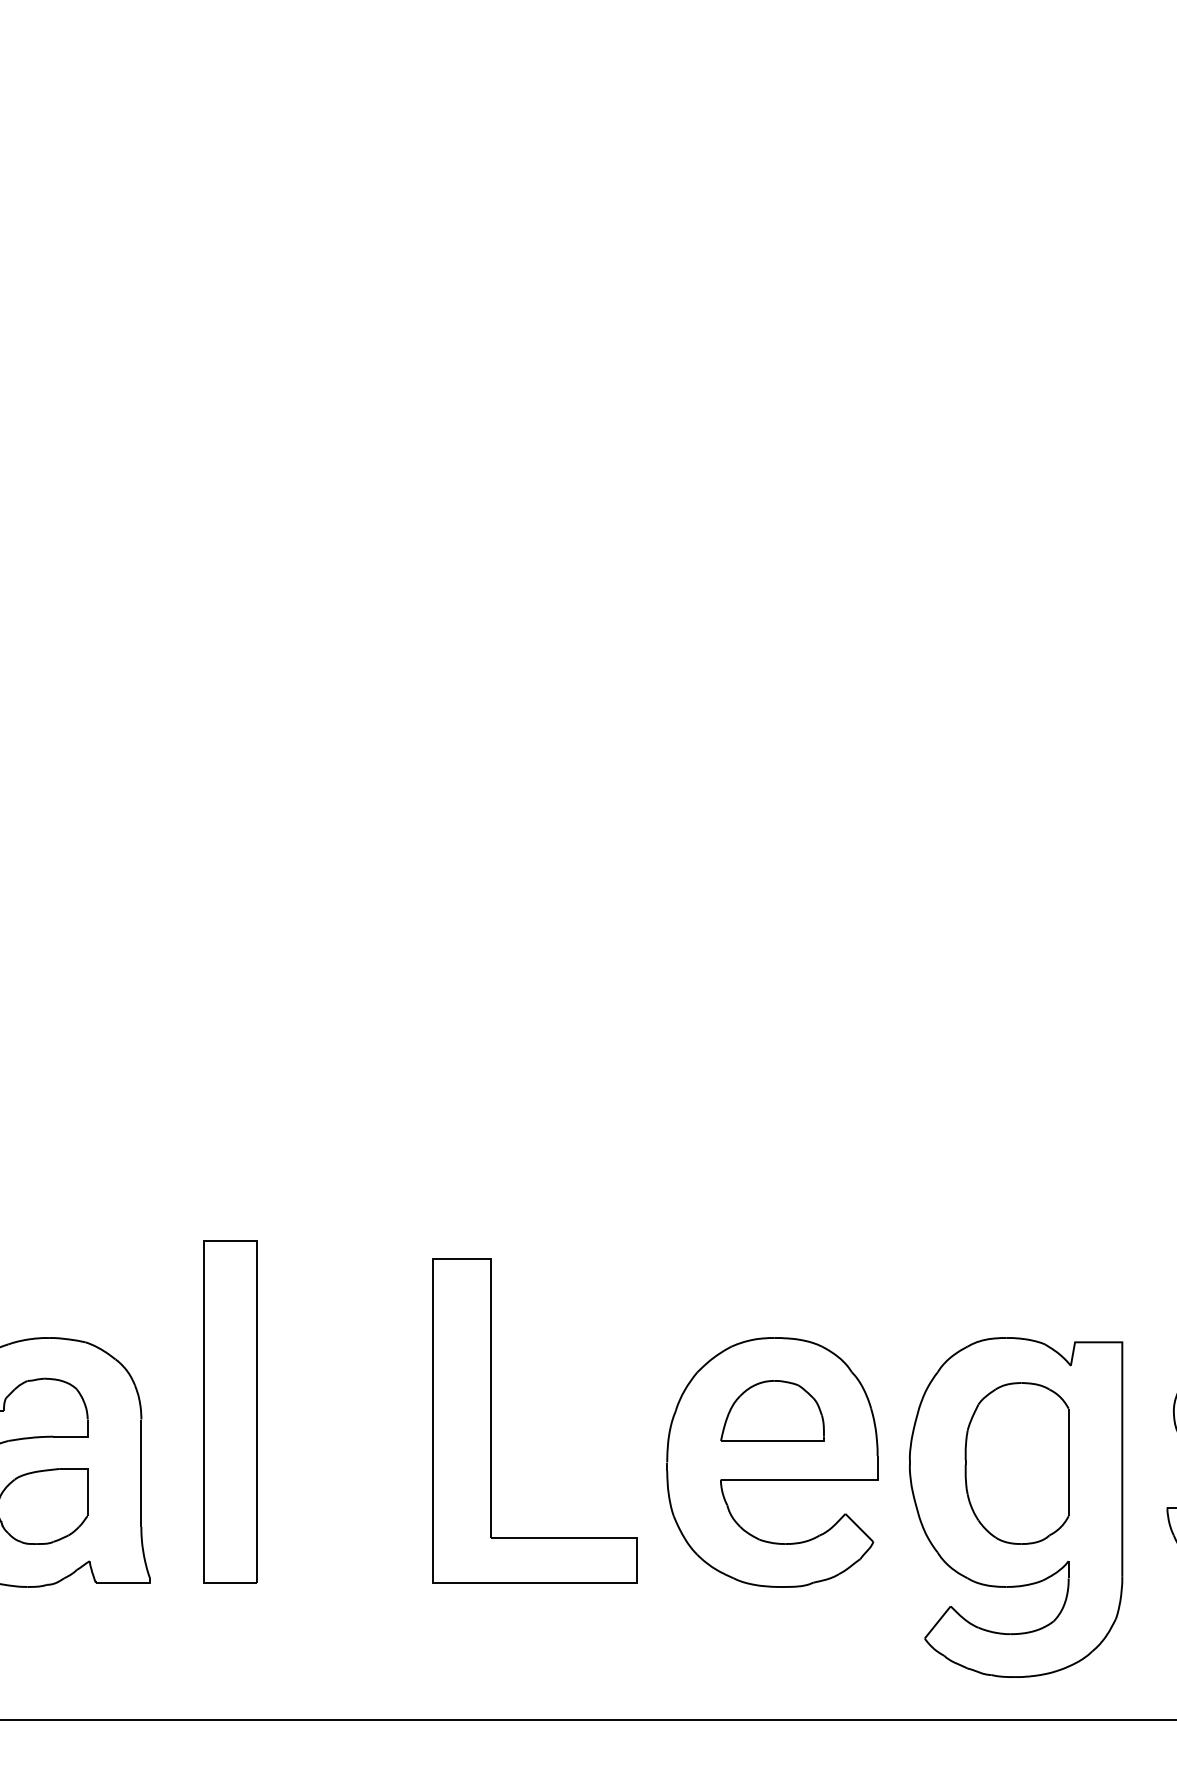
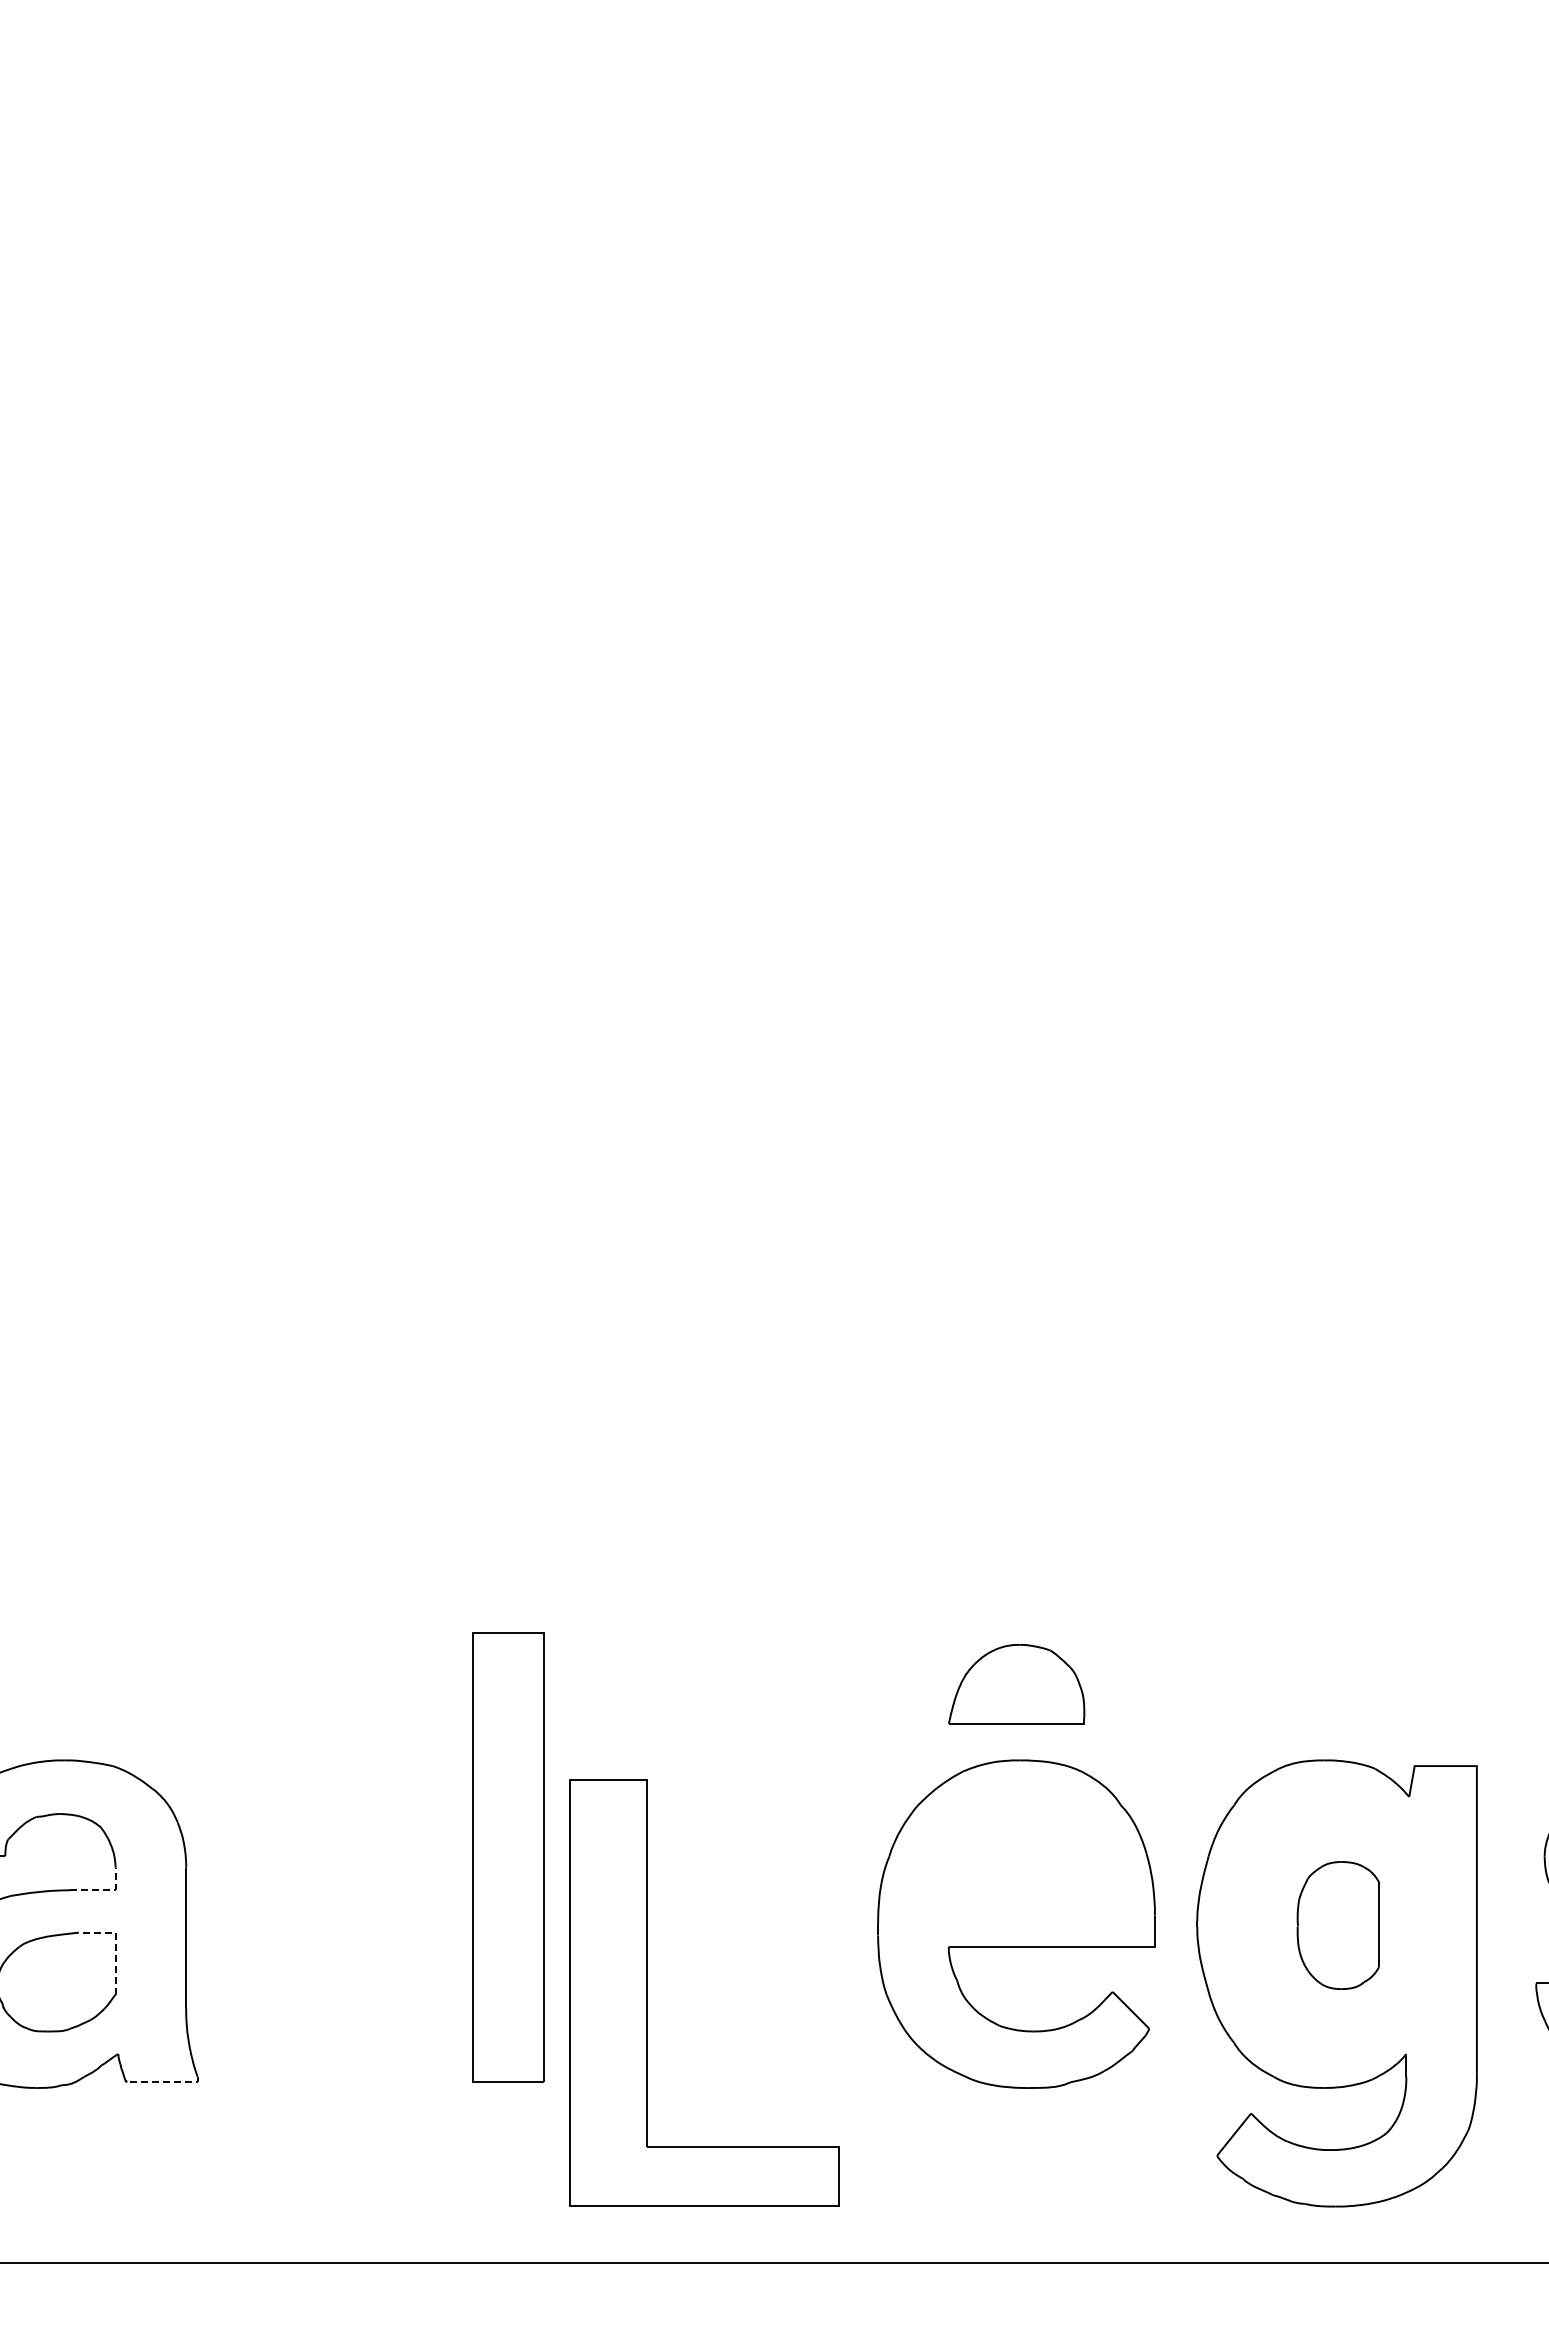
part: (230, 1411) -> (508, 1857), moved
part: (772, 1411) -> (1016, 1684), moved
part: (491, 1420) -> (647, 1992), moved
line: (79, 1436) -> (104, 1890), solid -> dashed
part: (1016, 1463) -> (1337, 1925), size x0.6
line: (87, 1477) -> (115, 1944), solid -> dashed
line: (125, 1582) -> (165, 2082), solid -> dashed

